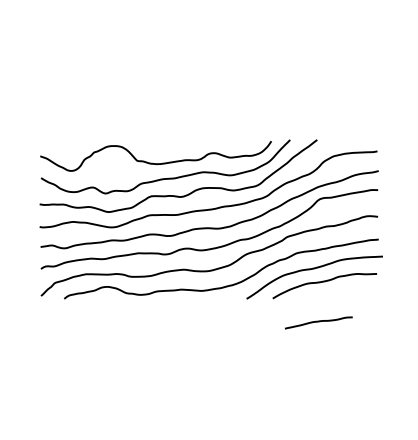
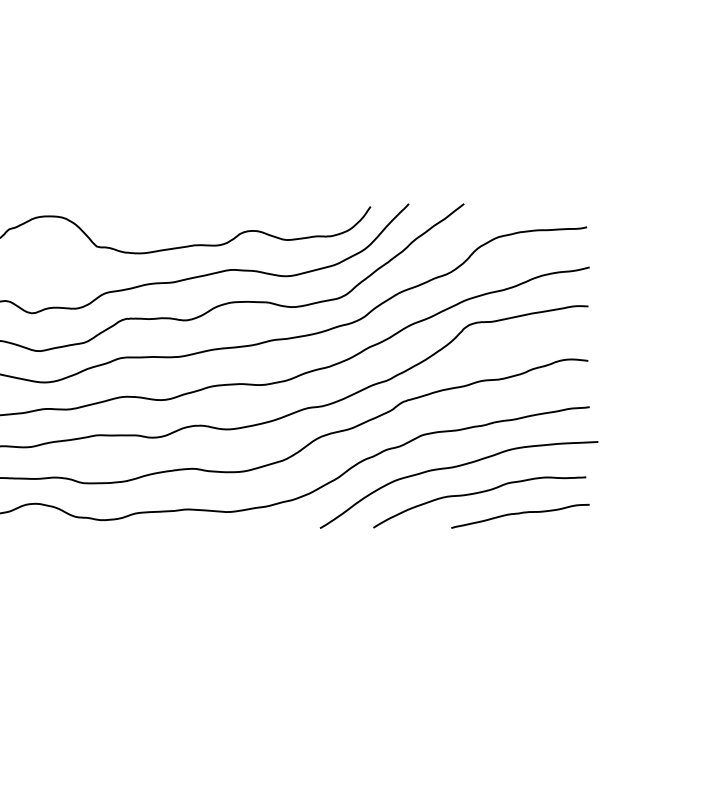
curve: (318, 322) -> (519, 515), moved

